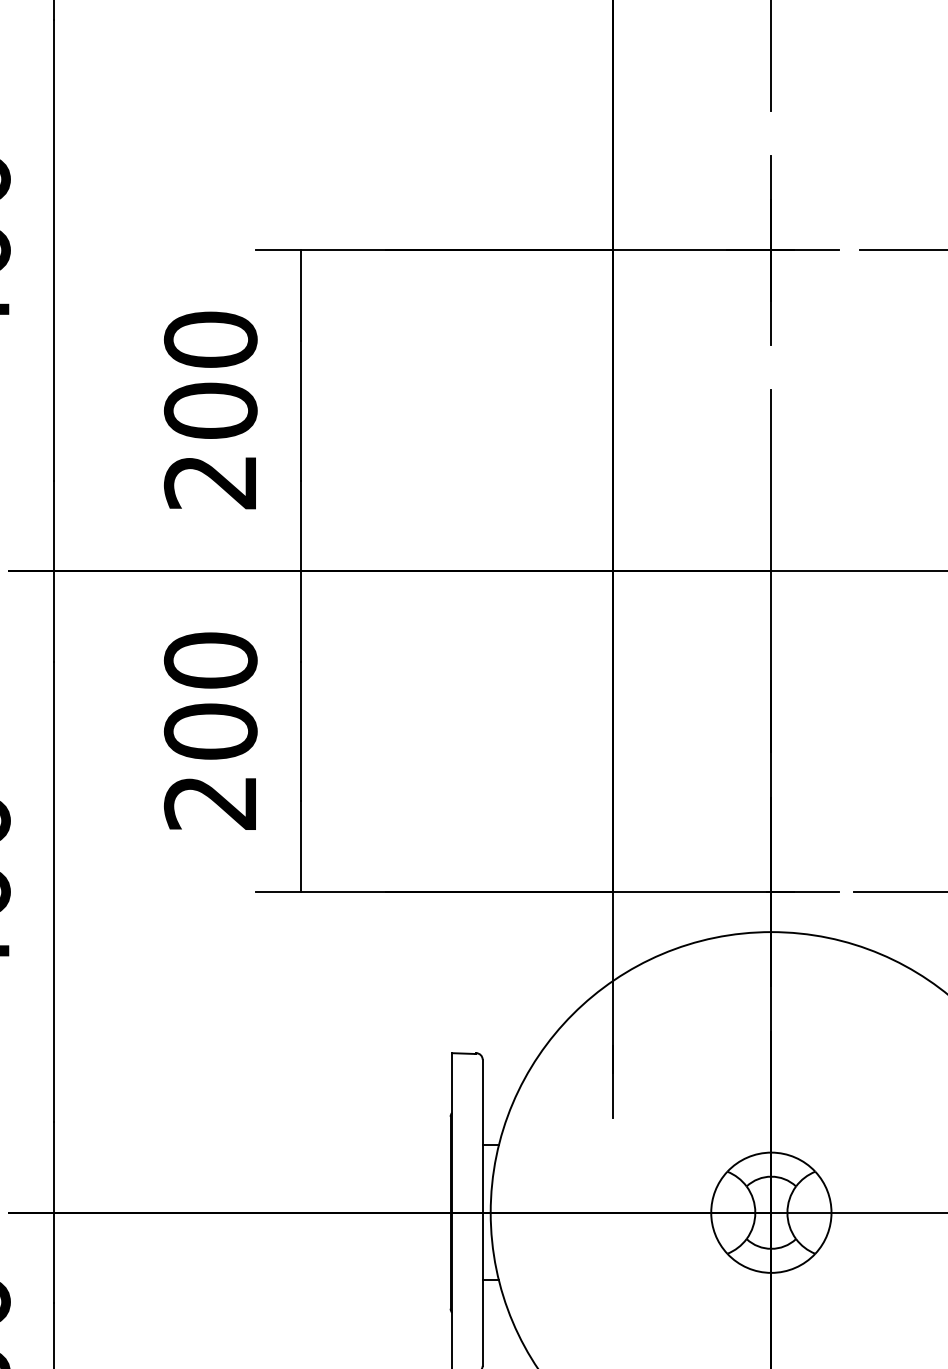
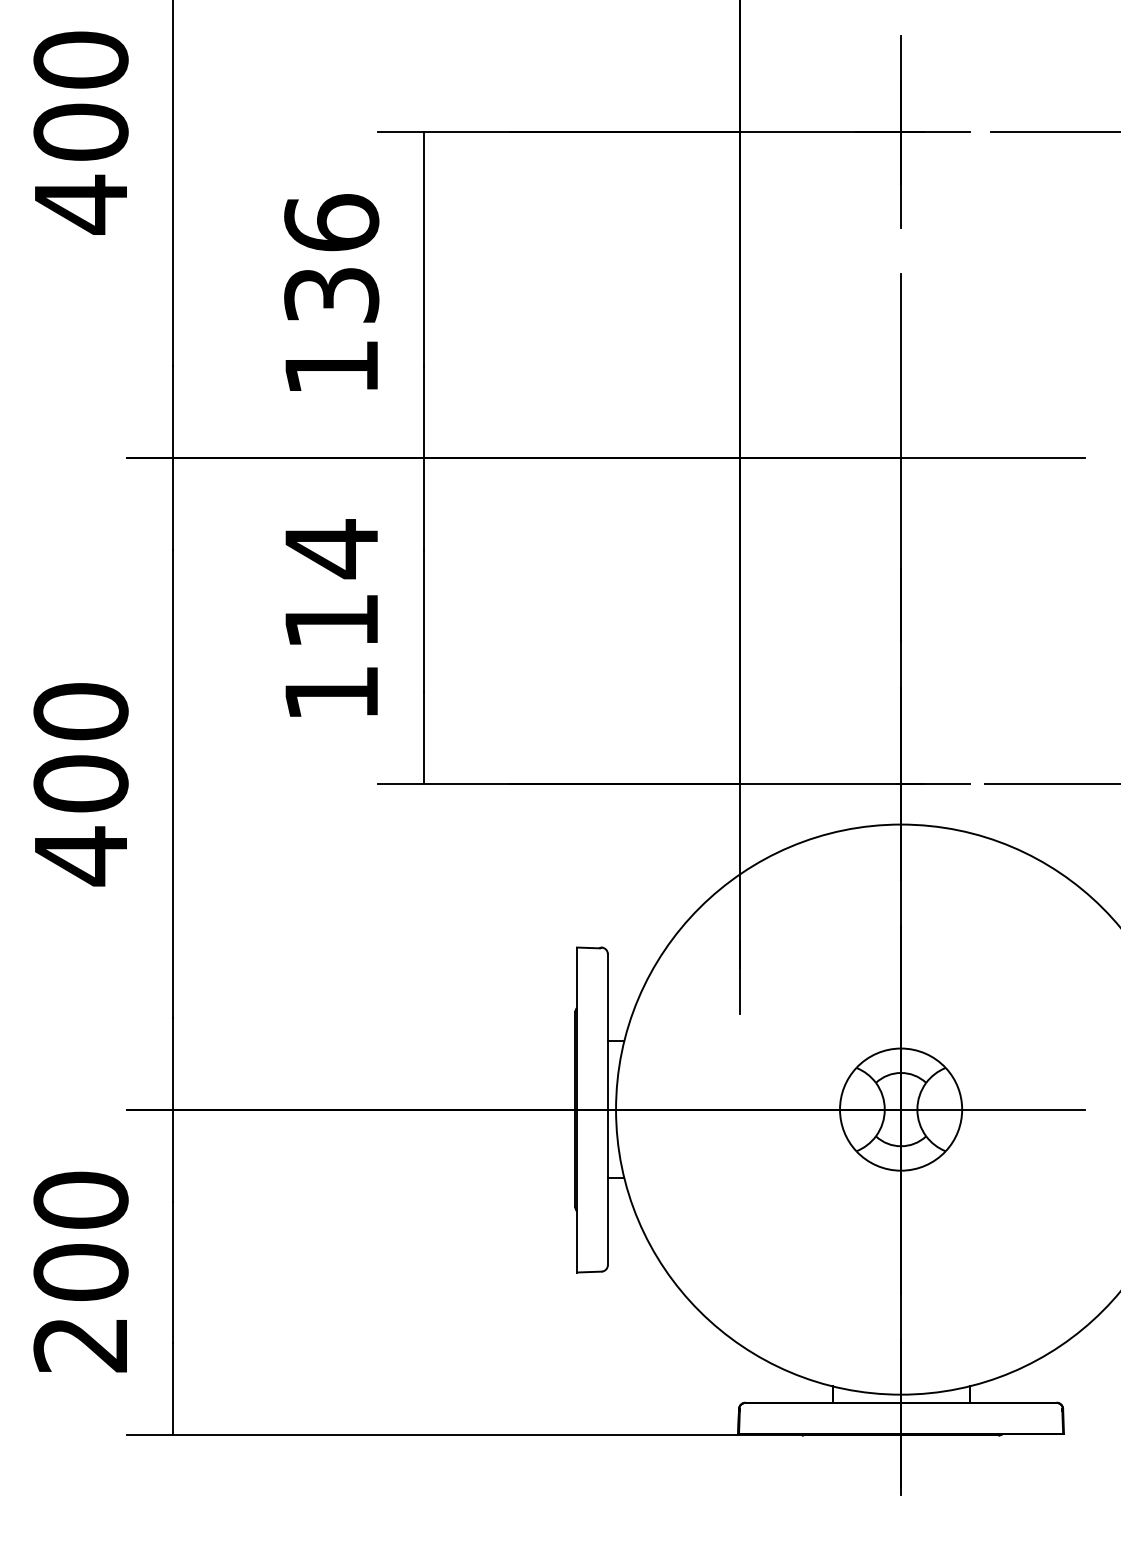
text: (210, 410) -> (331, 294), 200 -> 136
text: (210, 730) -> (331, 619), 200 -> 114

